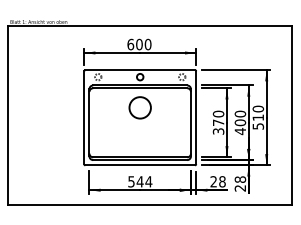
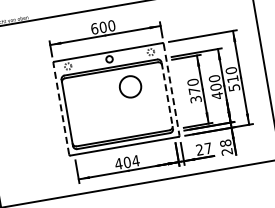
circle: (139, 107) -> (129, 86), moved
line: (84, 117) -> (61, 108), solid -> dashed
line: (196, 118) -> (172, 90), solid -> dashed
line: (190, 122) -> (166, 95), solid -> dashed
text: (135, 181) -> (122, 162), 544 -> 404
text: (222, 181) -> (208, 148), 28 -> 27

